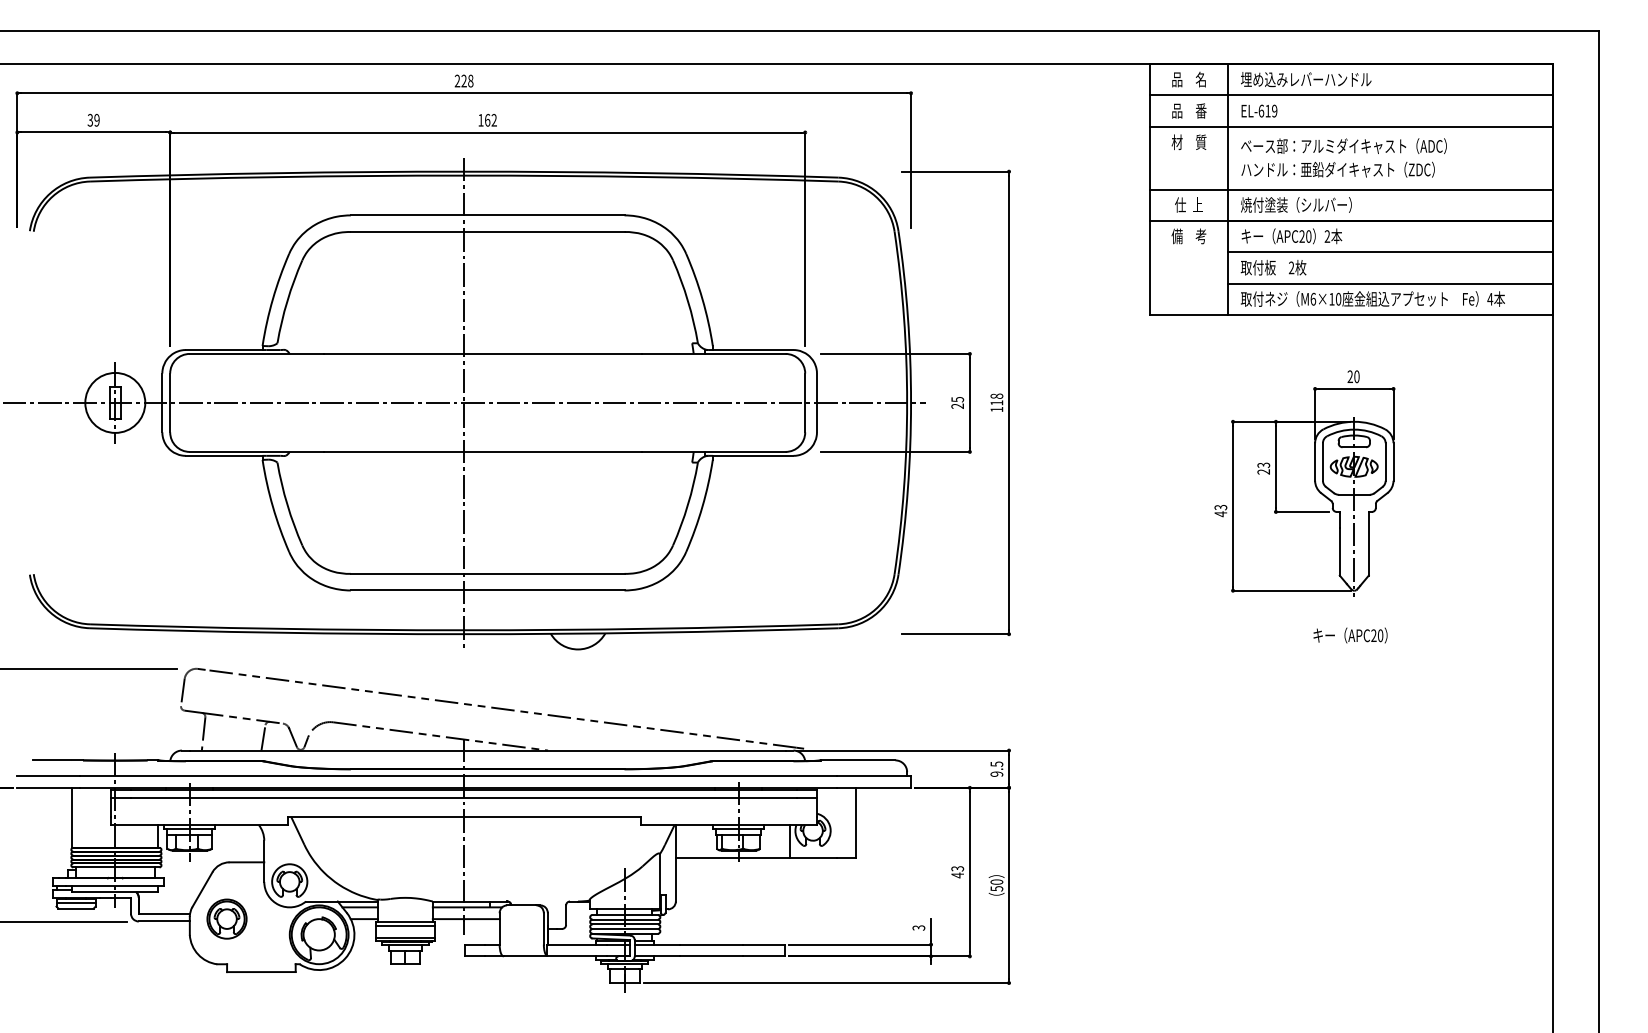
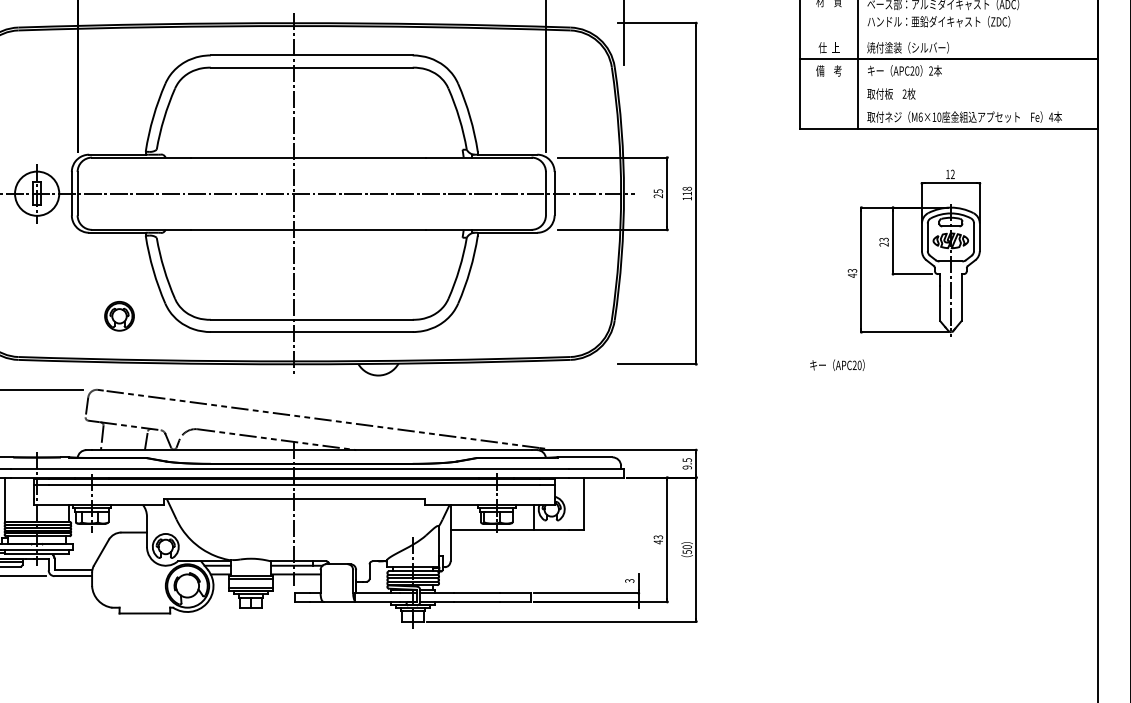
line: (1351, 189) -> (948, 36), removed
line: (1390, 252) -> (977, 82), removed
line: (1390, 283) -> (977, 105), removed
text: (1353, 376) -> (950, 174), 20 -> 12
text: (1350, 635) -> (837, 365), moved
part: (226, 918) -> (119, 315), moved

